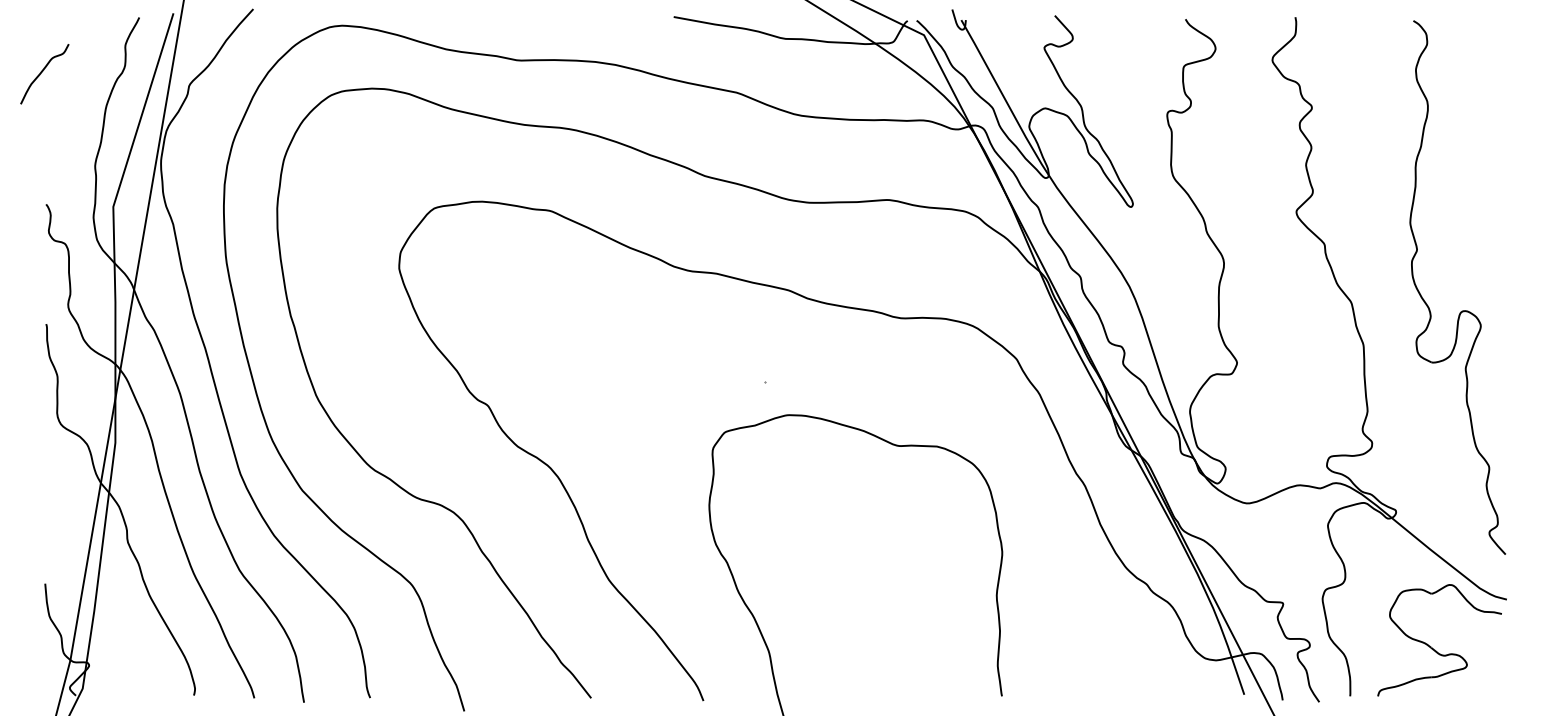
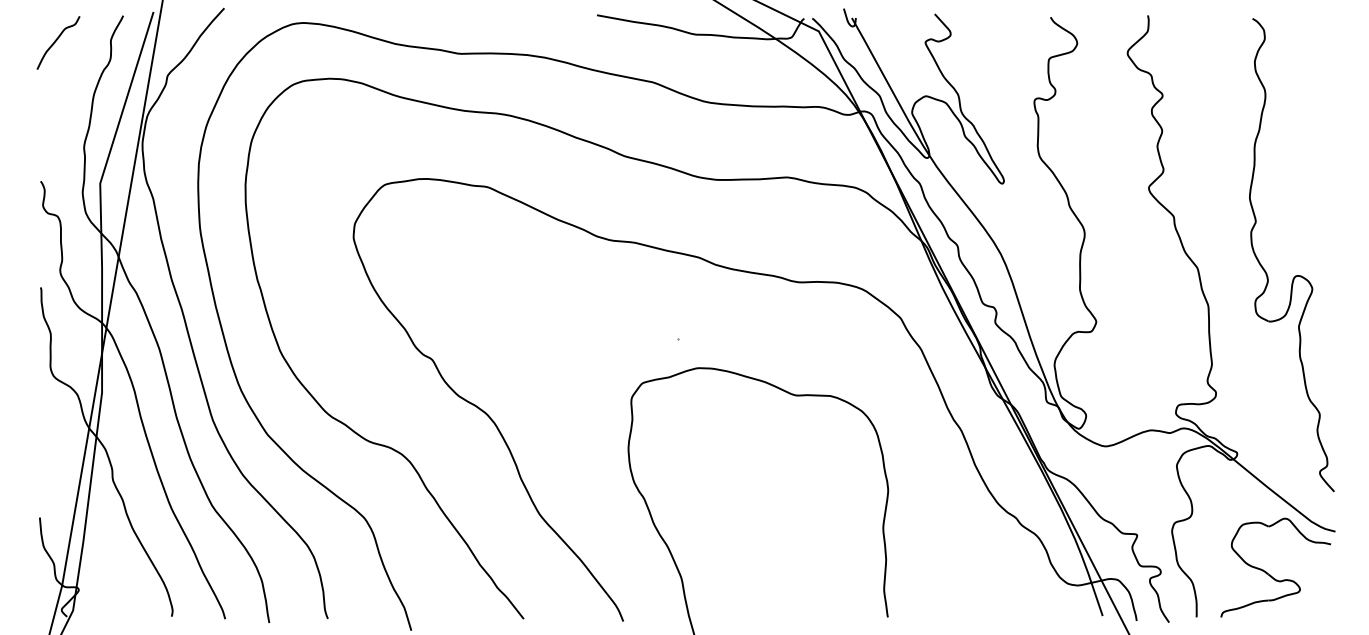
curve: (43, 71) -> (57, 40), moved

